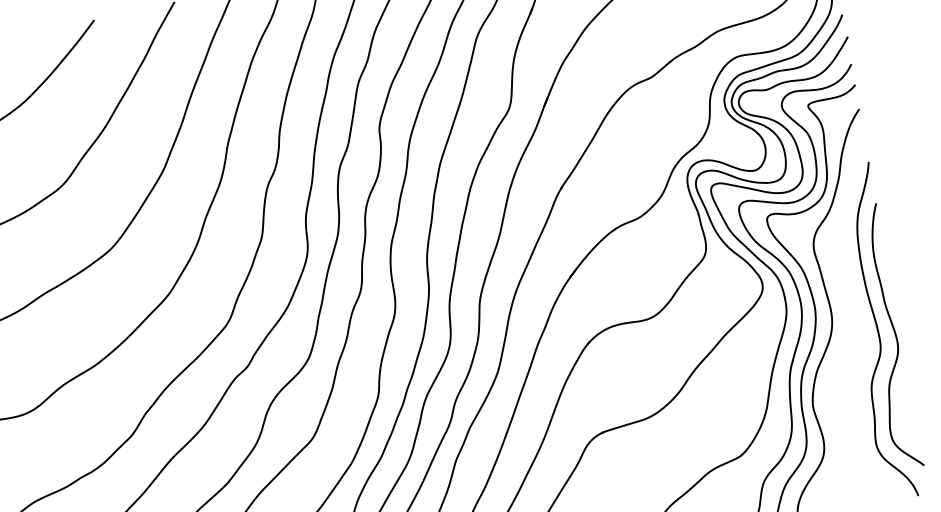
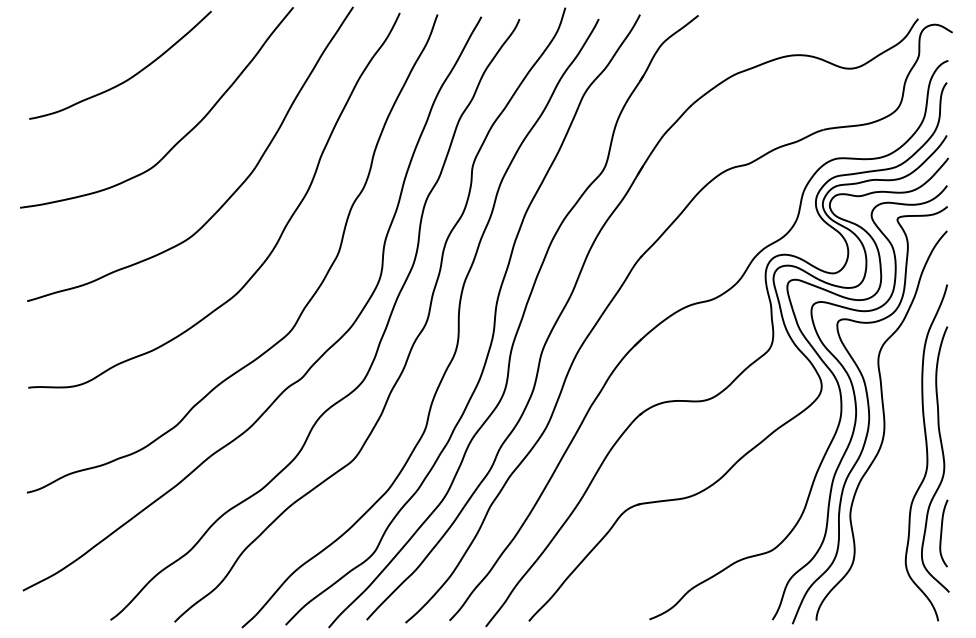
curve: (907, 408) -> (942, 533), added

